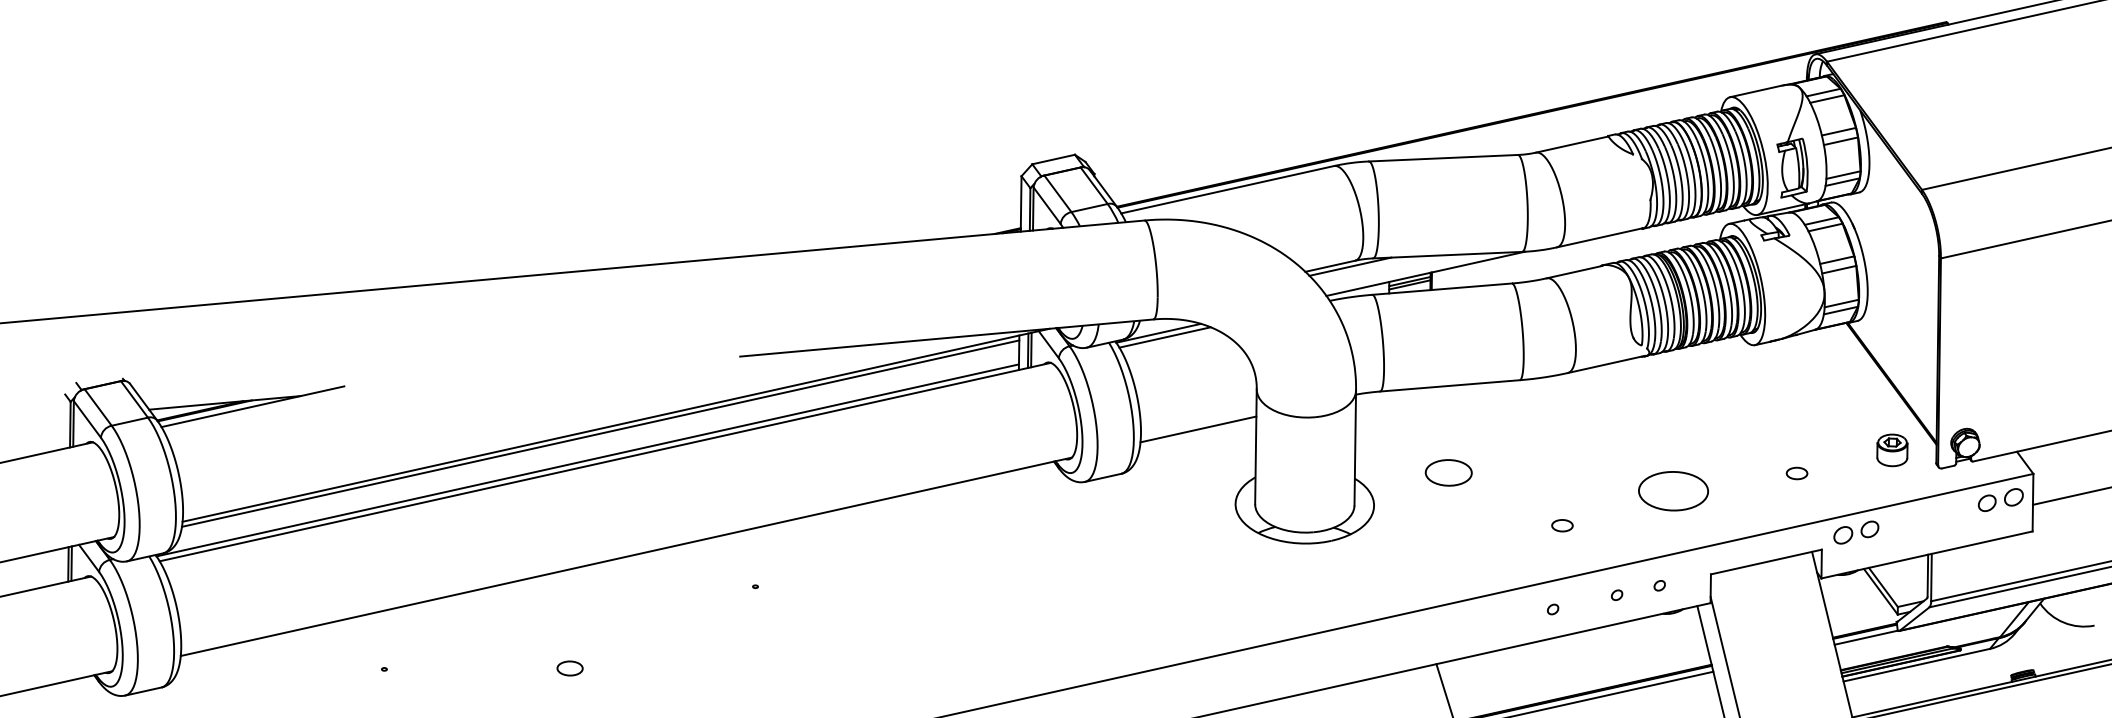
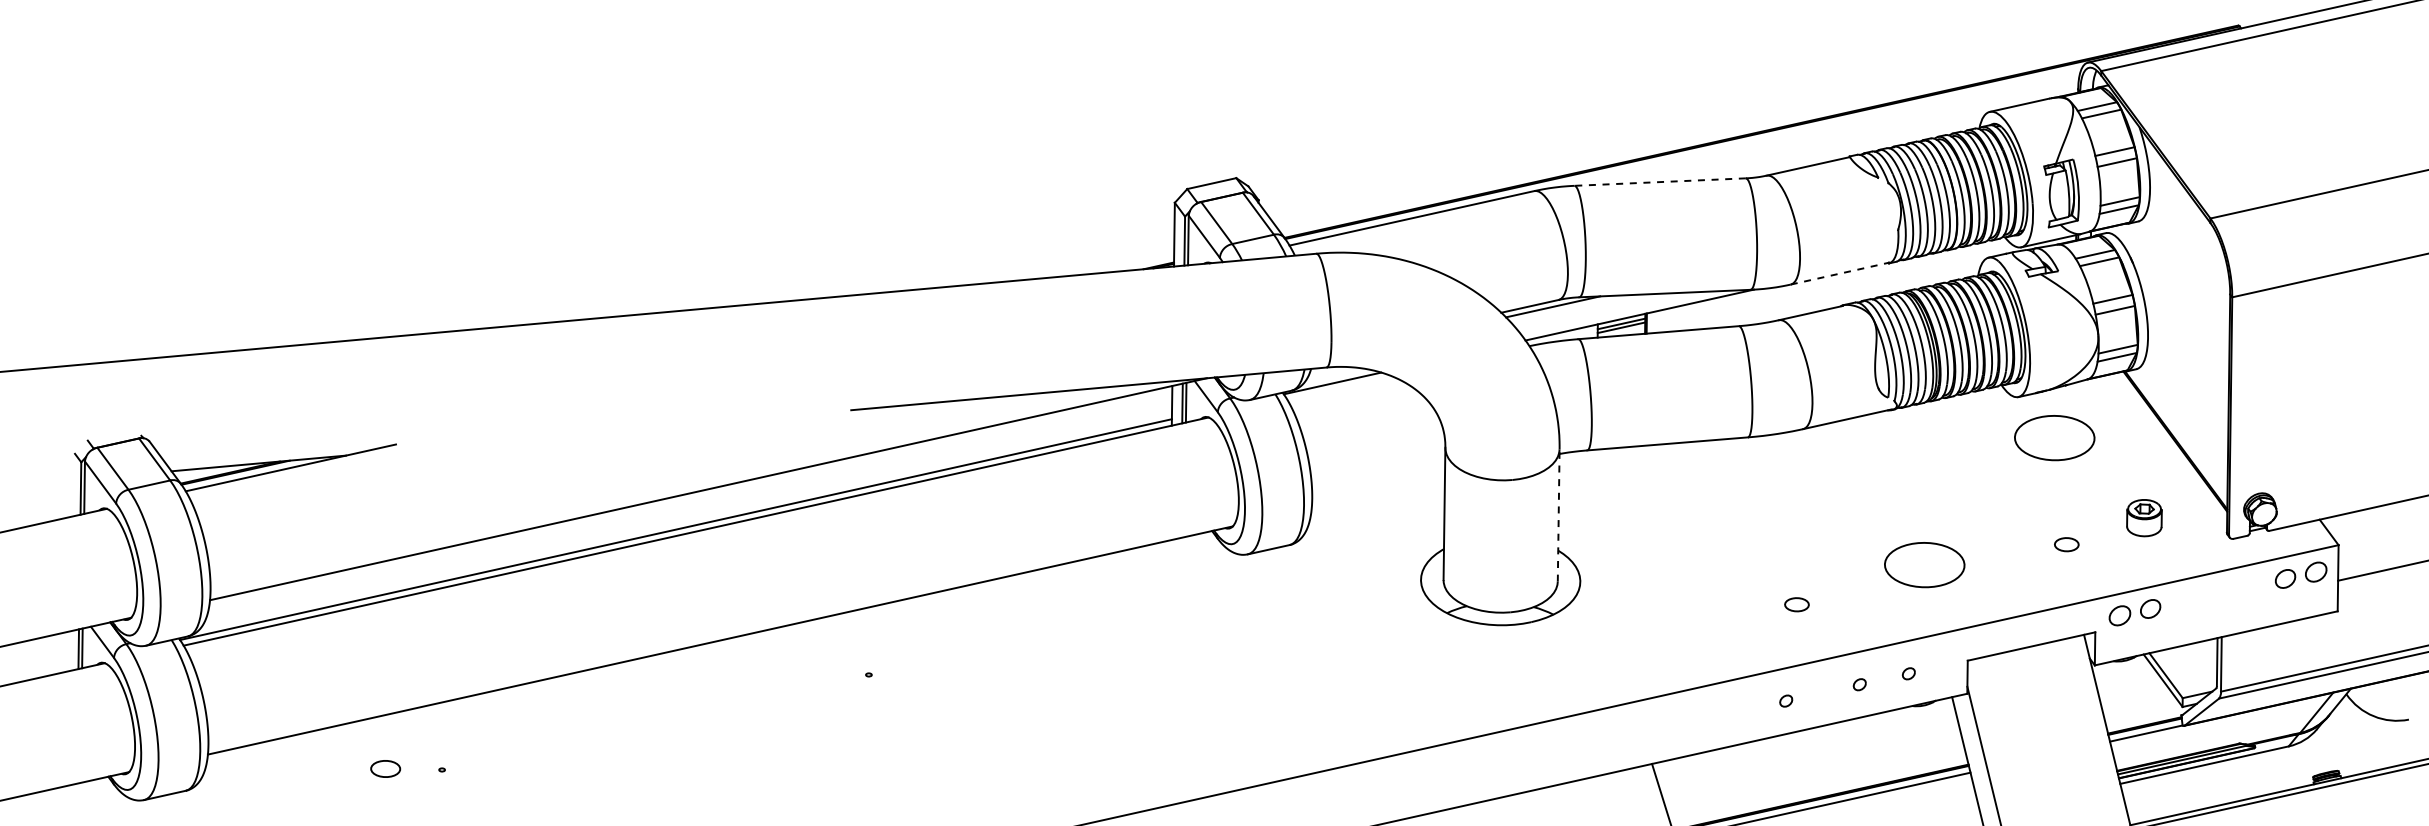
line: (1443, 158) -> (1660, 182), solid -> dashed
line: (1600, 237) -> (1840, 273), solid -> dashed
line: (1164, 336) -> (1339, 387), removed
part: (1786, 381) -> (2054, 438), added
line: (1197, 428) -> (1377, 493), removed
line: (600, 433) -> (690, 498), removed
line: (1355, 447) -> (1558, 514), solid -> dashed
part: (1892, 450) -> (2144, 518), moved
part: (1448, 472) -> (1665, 543), removed
part: (569, 668) -> (385, 768), moved

